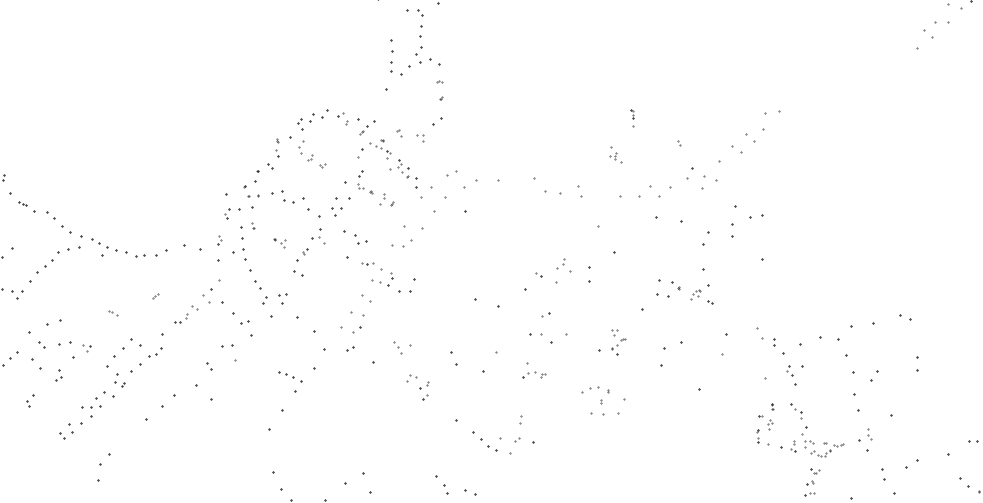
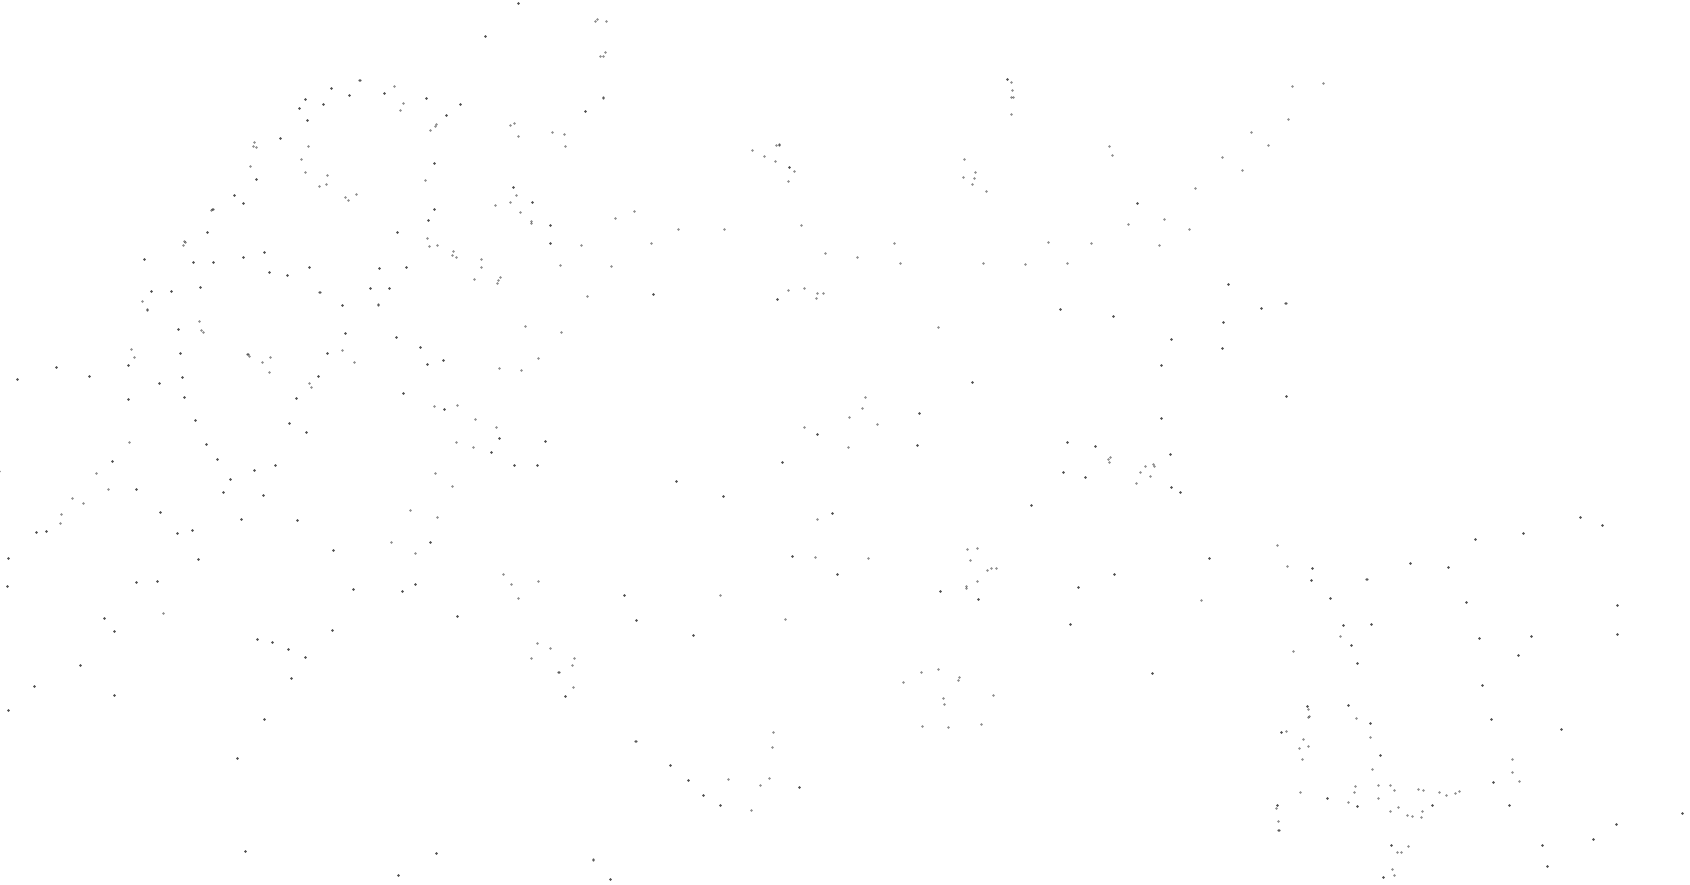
part: (380, 149) -> (774, 163), moved
part: (282, 298) -> (265, 481), size x1.6
part: (534, 374) -> (801, 293), moved
part: (757, 436) -> (1276, 817), moved

